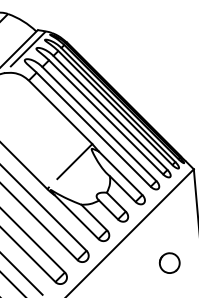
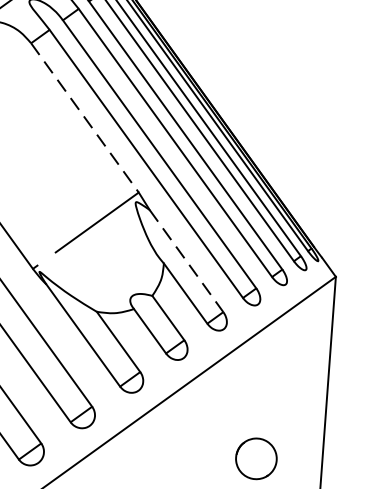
line: (60, 112) -> (84, 118), solid -> dashed
line: (120, 173) -> (186, 261), solid -> dashed

